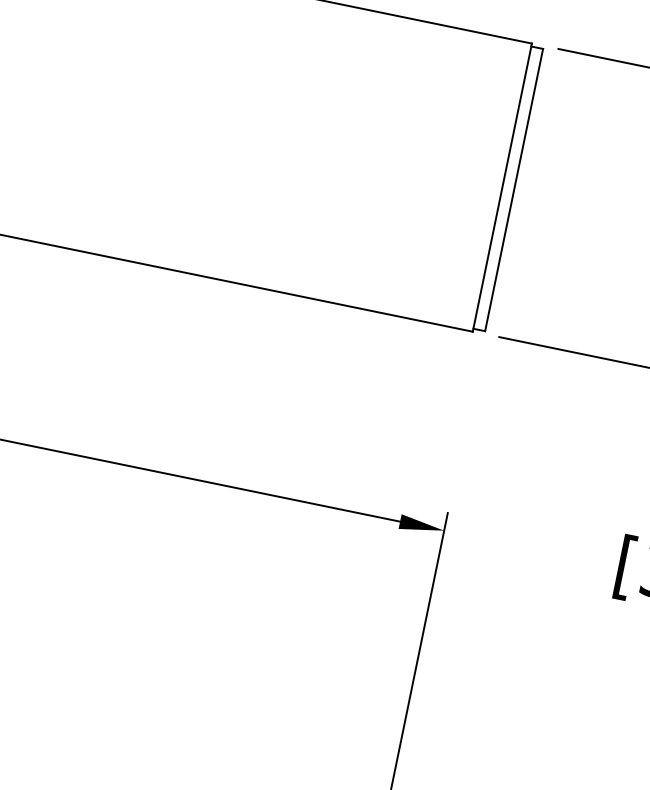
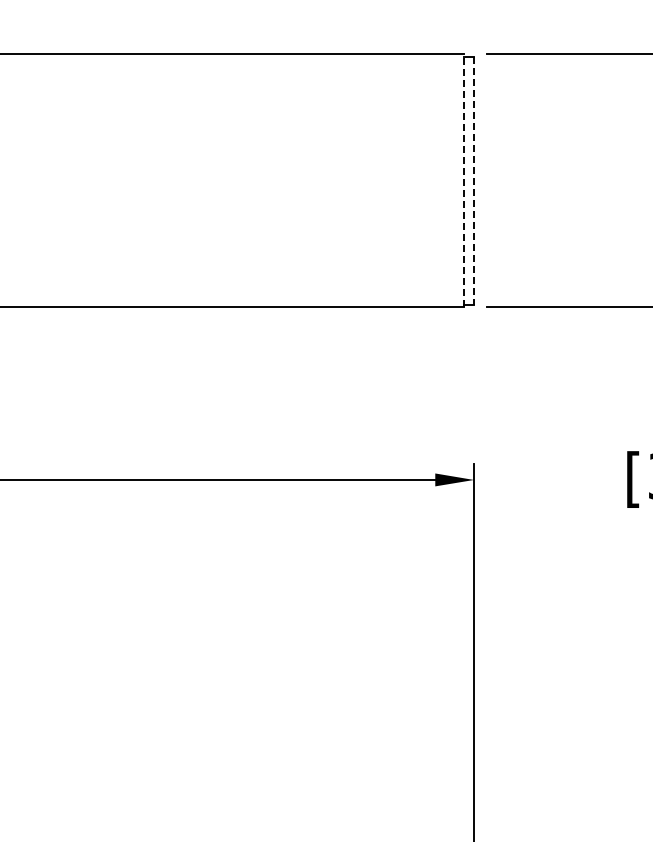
line: (502, 187) -> (463, 180), solid -> dashed
line: (514, 191) -> (474, 181), solid -> dashed

